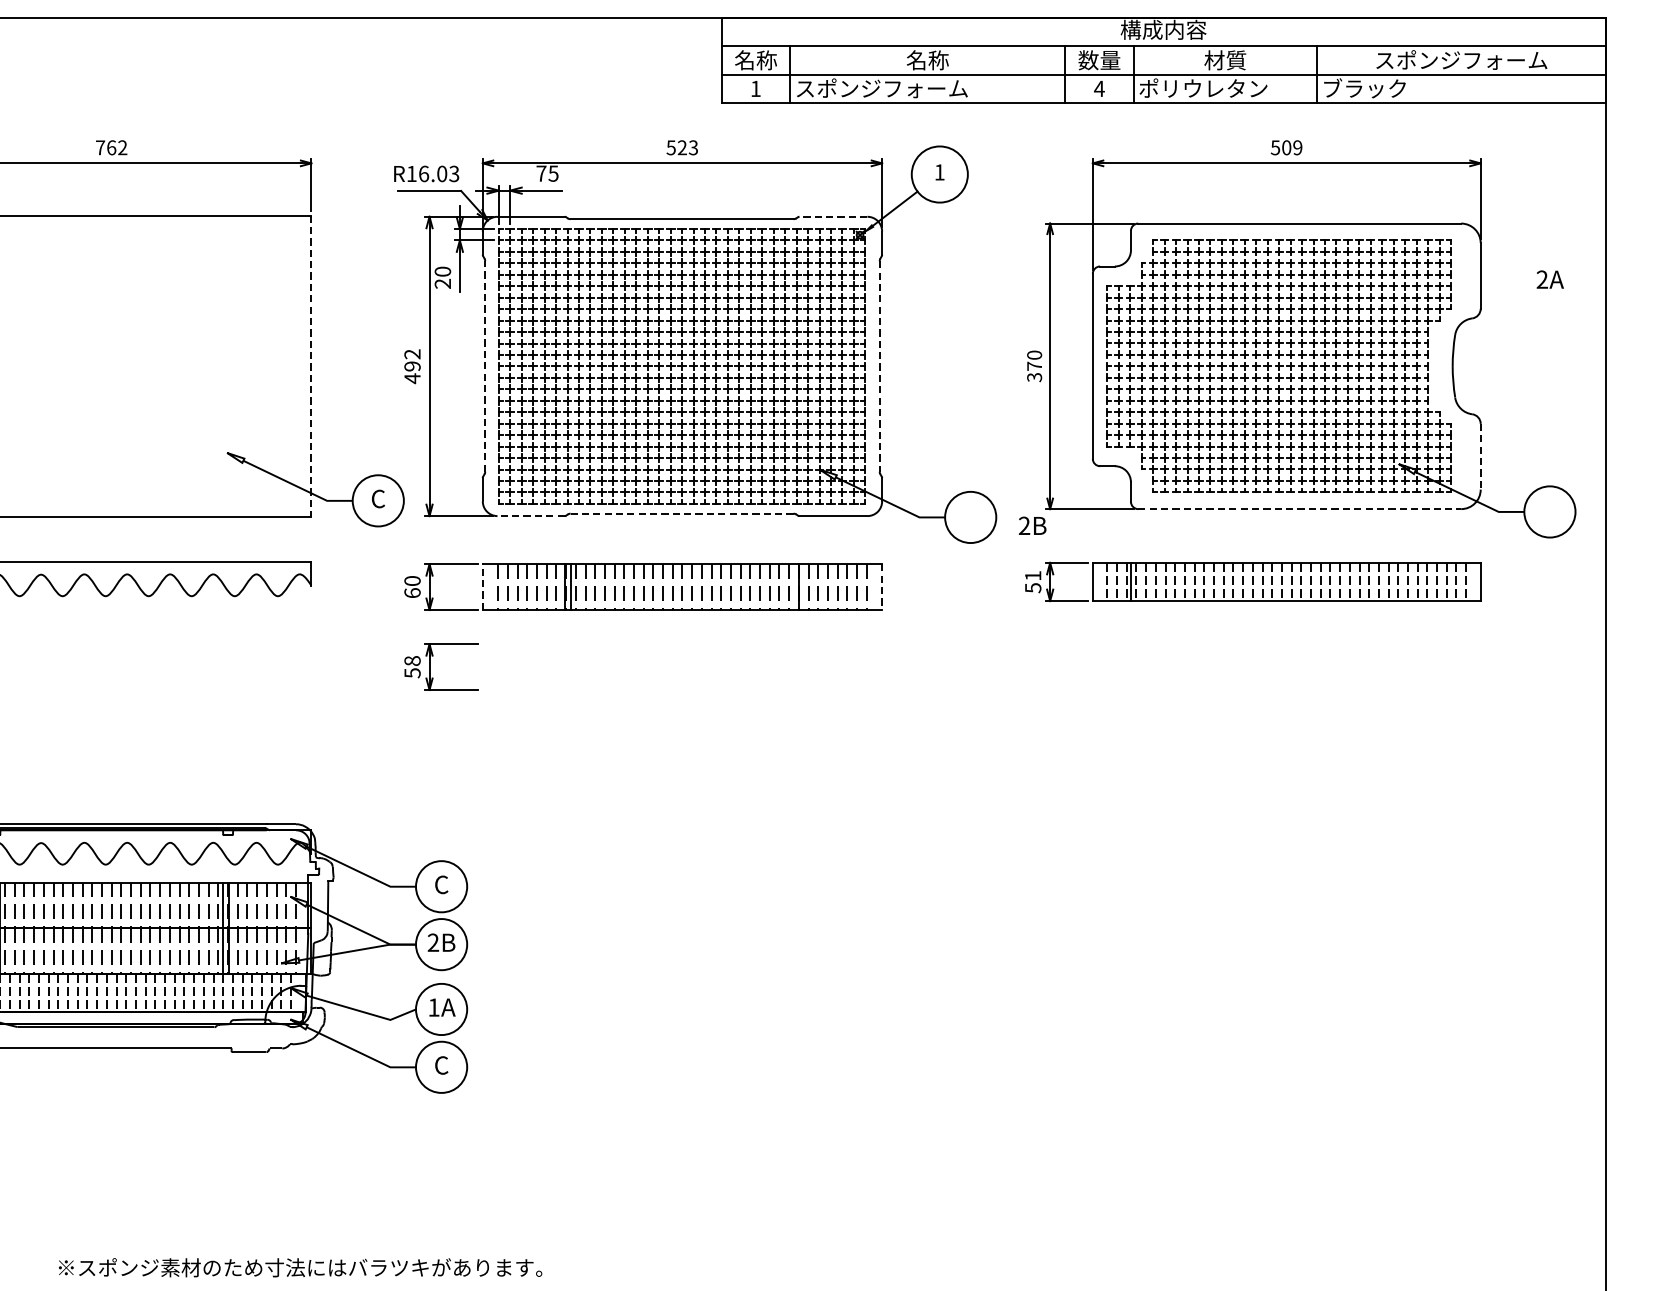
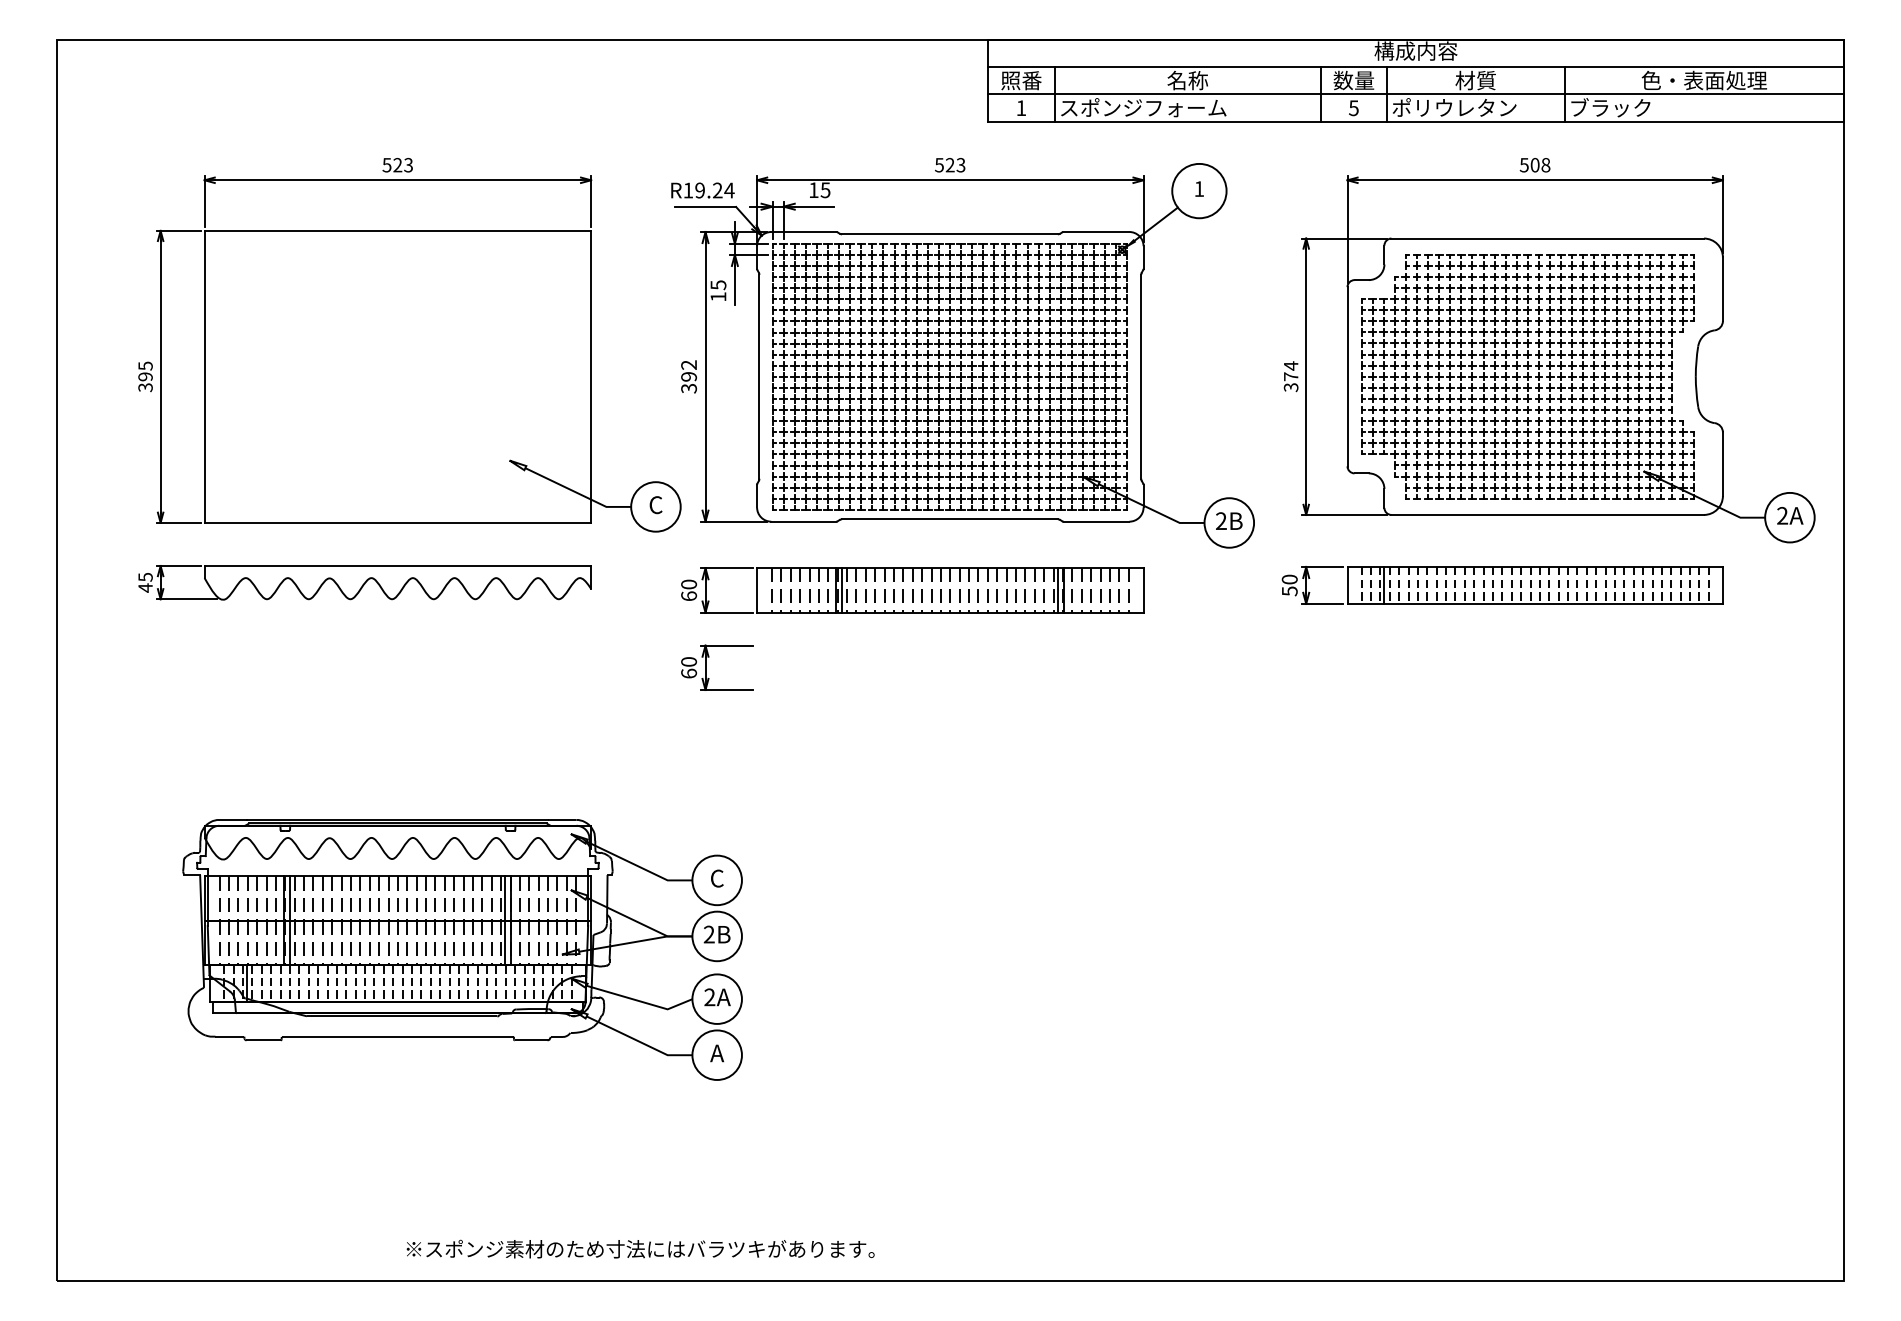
text: (756, 60) -> (1021, 80), 名称 -> 照番
text: (1461, 60) -> (1704, 80), スポンジフォーム -> 色・表面処理
text: (1099, 89) -> (1353, 108), 4 -> 5
text: (111, 148) -> (397, 165), 762 -> 523
text: (1297, 148) -> (1545, 165), 509 -> 508
text: (541, 172) -> (813, 189), 75 -> 15
text: (438, 173) -> (714, 190), R16.03 -> R19.24
line: (833, 217) -> (1096, 232), dashed -> solid
text: (442, 277) -> (718, 290), 20 -> 15
text: (1550, 279) -> (1790, 515), moved
text: (1033, 354) -> (1290, 365), 370 -> 374
line: (311, 366) -> (591, 376), dashed -> solid
line: (485, 366) -> (759, 376), dashed -> solid
line: (879, 366) -> (1141, 376), dashed -> solid
text: (412, 378) -> (689, 388), 492 -> 392
line: (1480, 457) -> (1722, 464), dashed -> solid
line: (1300, 508) -> (1548, 514), dashed -> solid
line: (681, 513) -> (949, 519), dashed -> solid
line: (530, 515) -> (803, 521), dashed -> solid
text: (1032, 525) -> (1229, 520), moved
text: (1032, 575) -> (1289, 579), 51 -> 50
line: (483, 586) -> (757, 589), dashed -> solid
line: (793, 587) -> (1057, 590), added
line: (882, 587) -> (1143, 590), dashed -> solid
text: (411, 666) -> (688, 667), 58 -> 60
text: (433, 1006) -> (709, 996), 1A -> 2A
text: (441, 1065) -> (717, 1053), C -> A
text: (300, 1267) -> (640, 1248), moved

